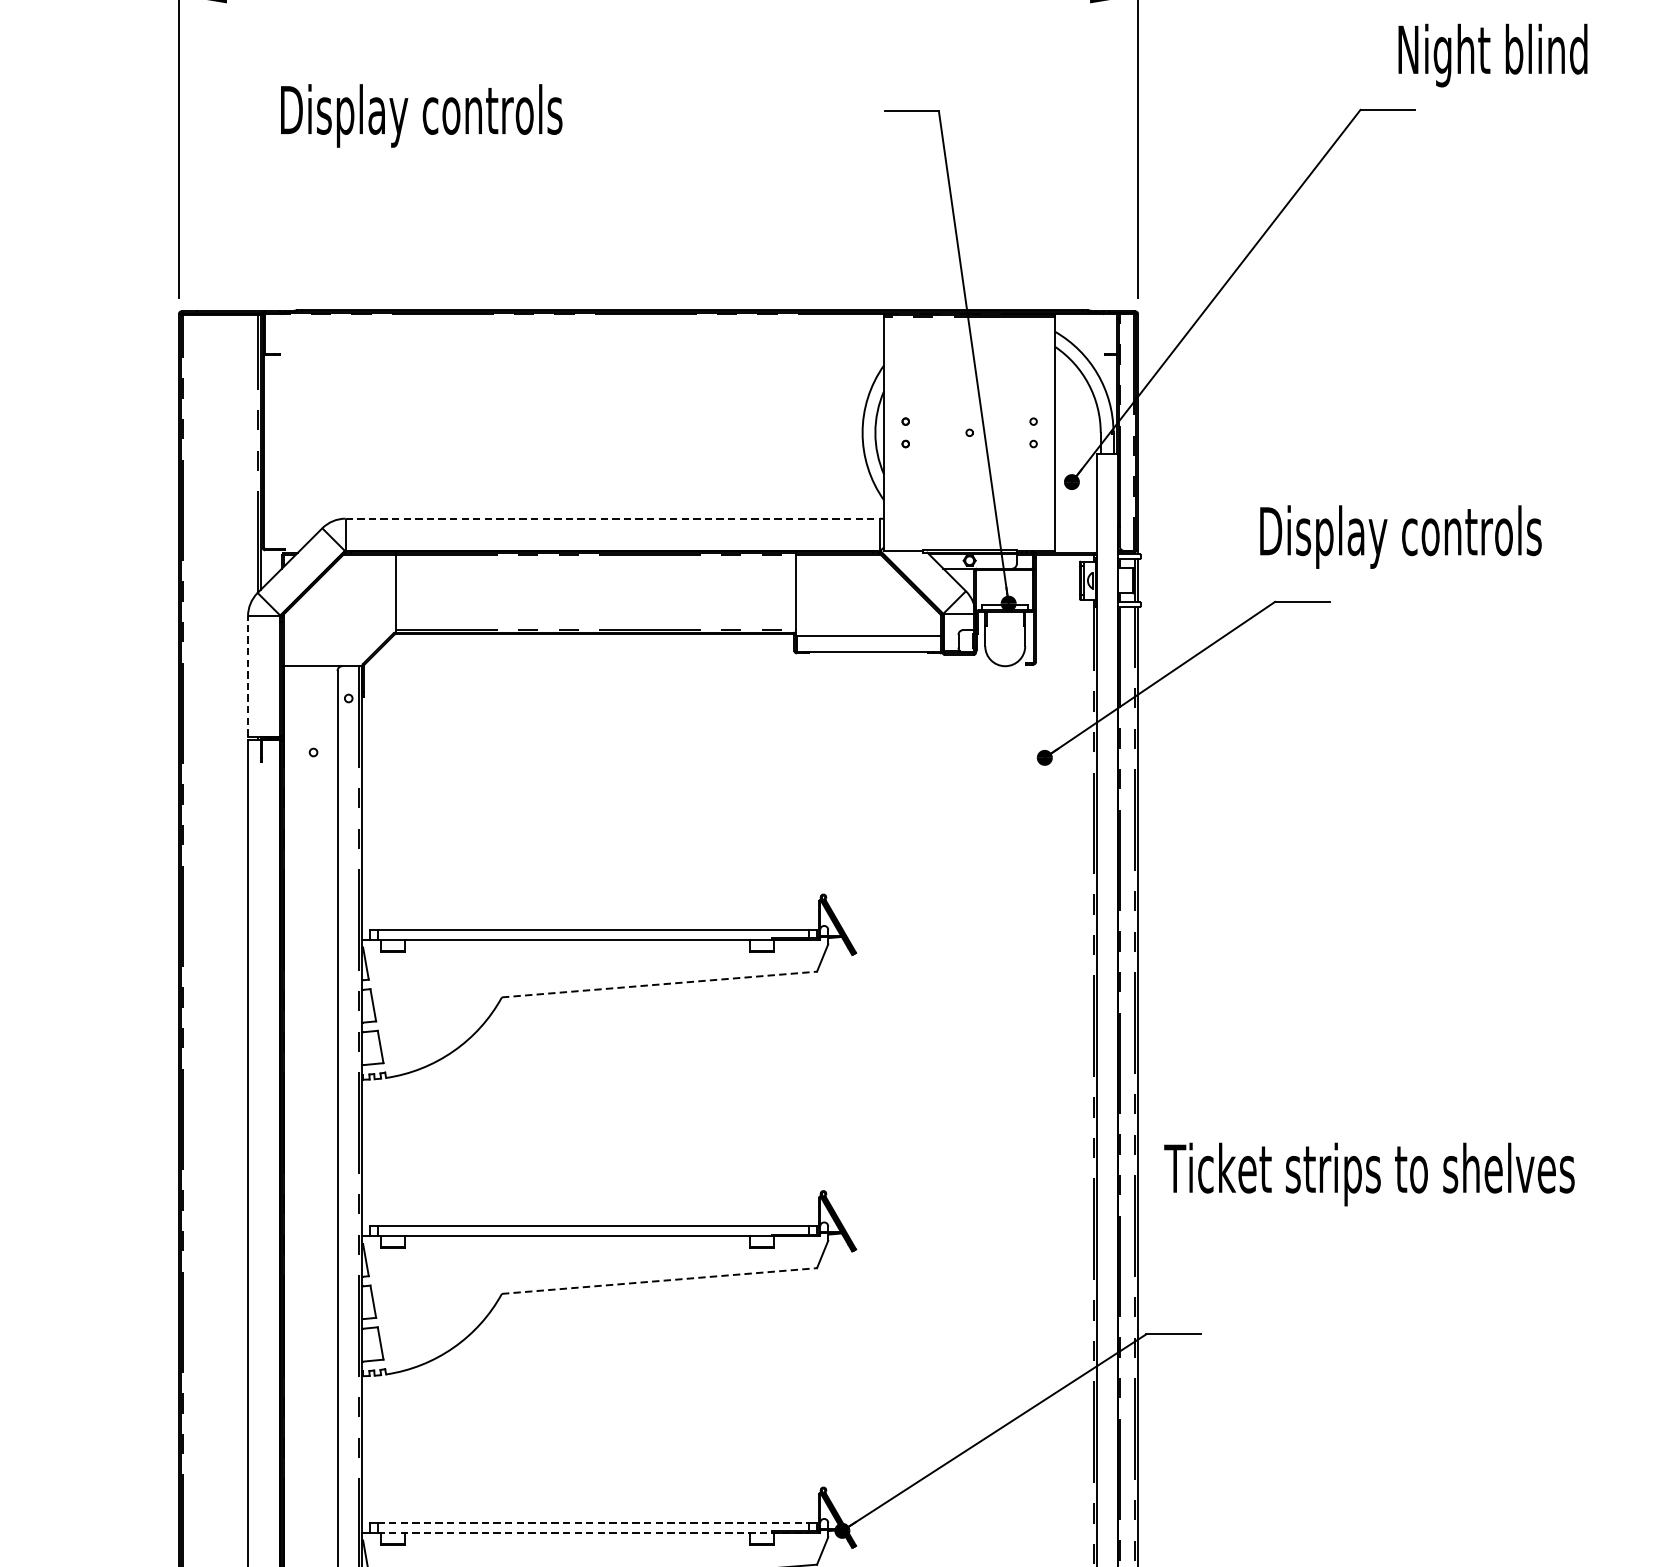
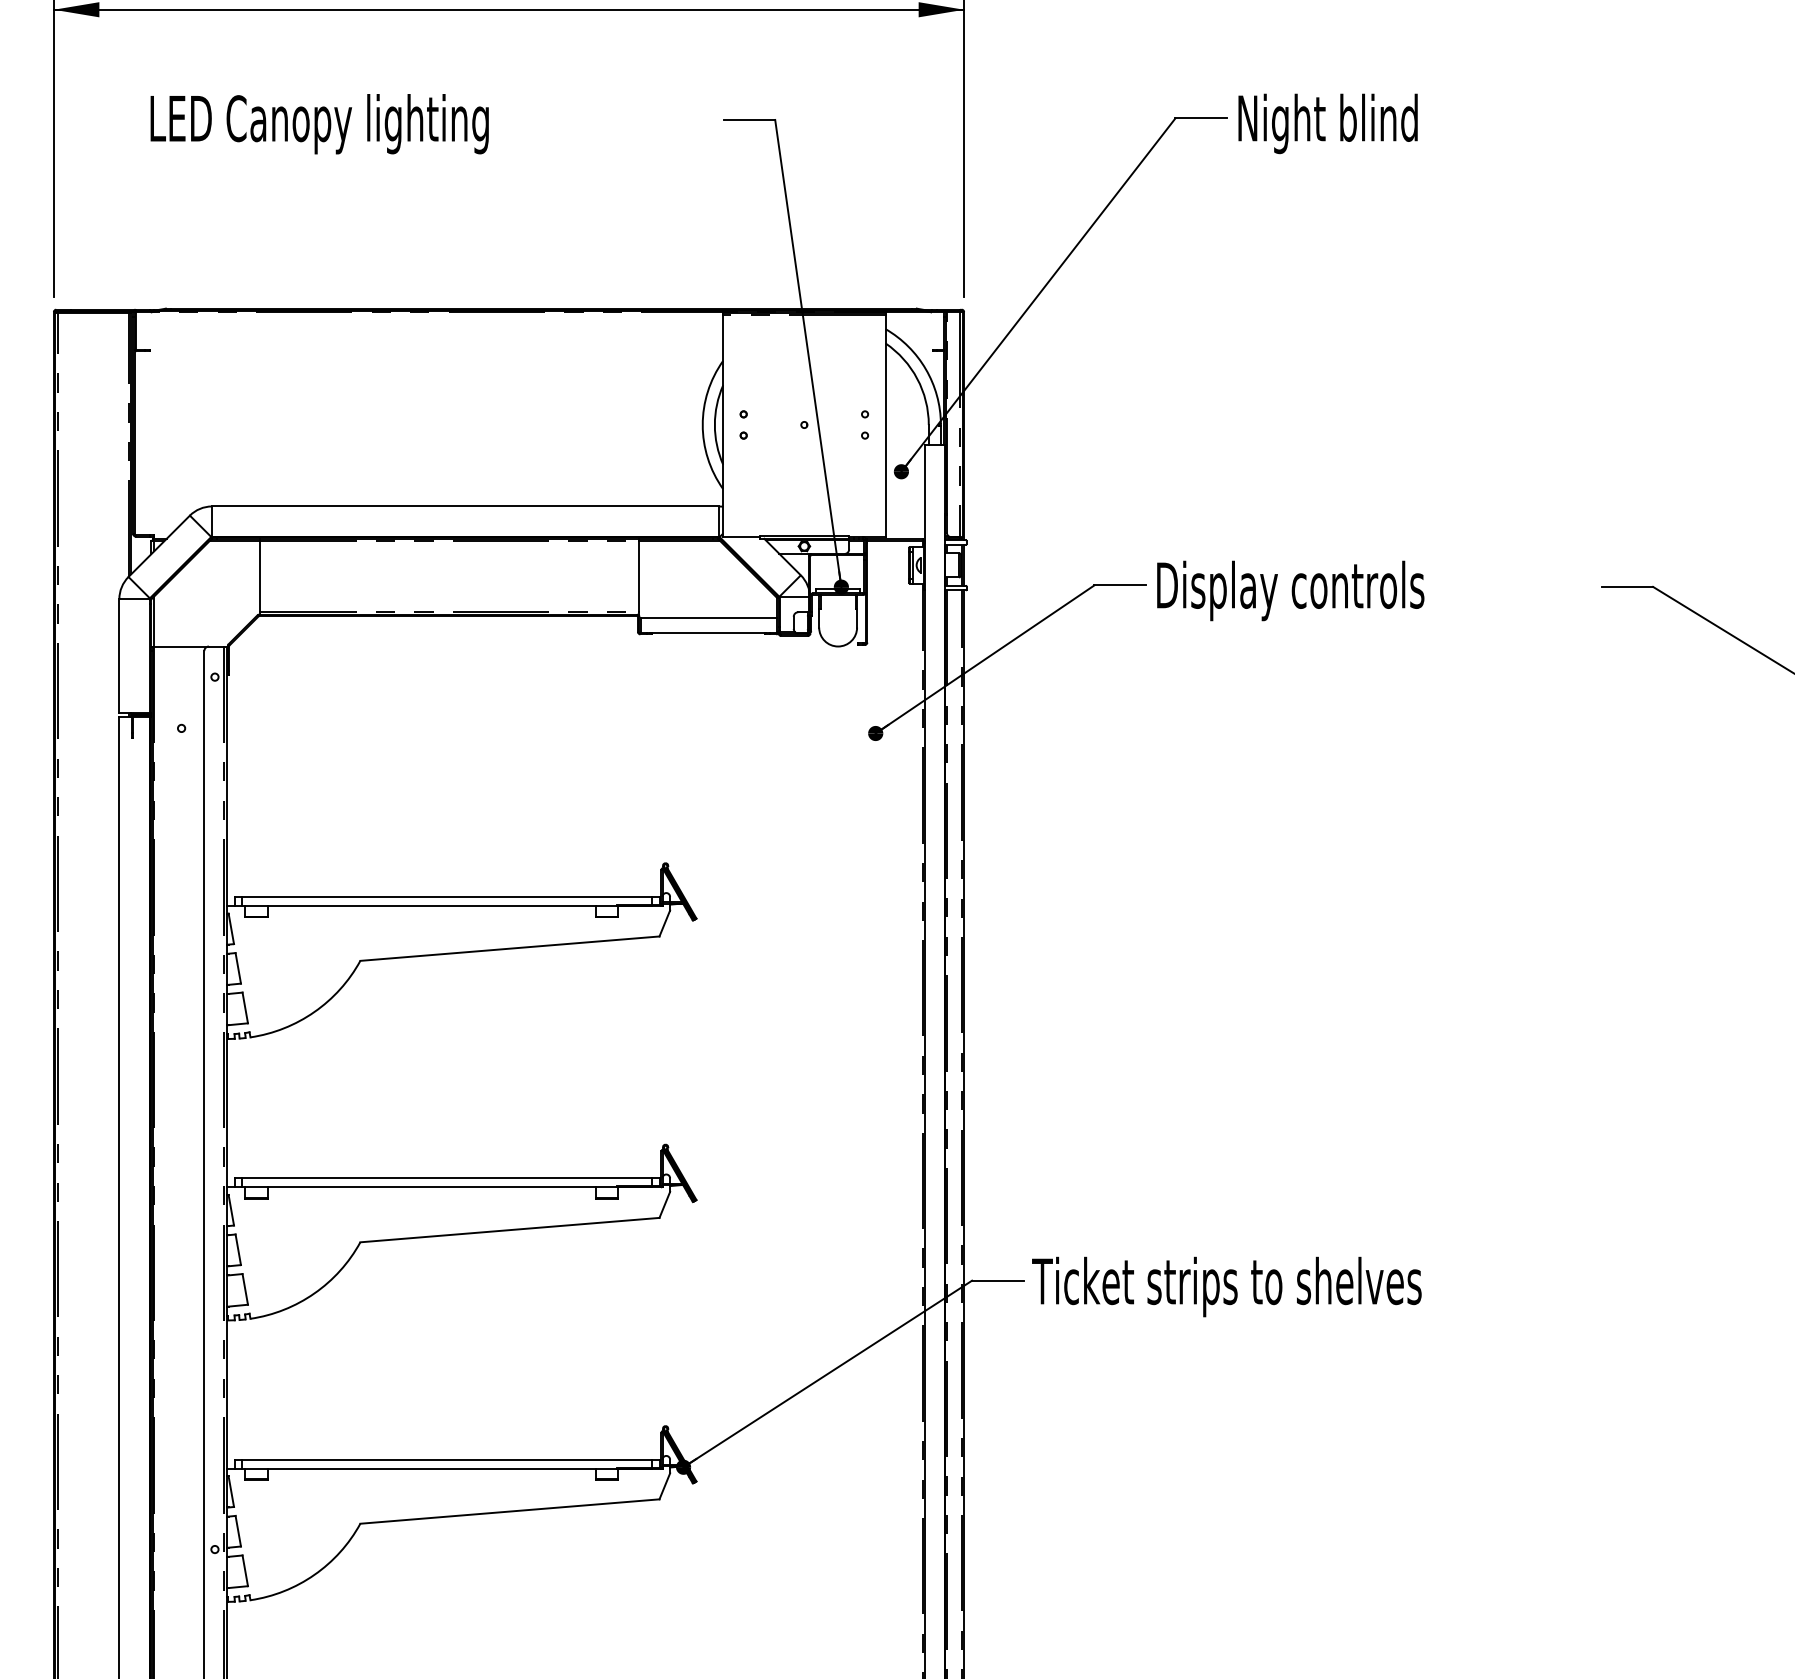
text: (1492, 55) -> (1327, 123), moved
text: (460, 116) -> (321, 124), Display controls -> LED Canopy lighting
line: (612, 518) -> (465, 506), dashed -> solid
text: (1400, 536) -> (1290, 590), moved
line: (248, 675) -> (119, 655), dashed -> solid
line: (660, 984) -> (510, 948), dashed -> solid
text: (1369, 1173) -> (1226, 1286), moved
line: (660, 1281) -> (510, 1230), dashed -> solid
line: (593, 1522) -> (447, 1459), dashed -> solid
line: (593, 1532) -> (447, 1468), dashed -> solid

